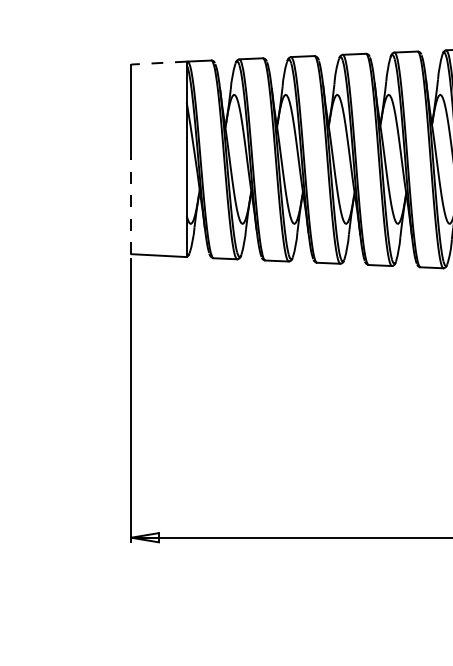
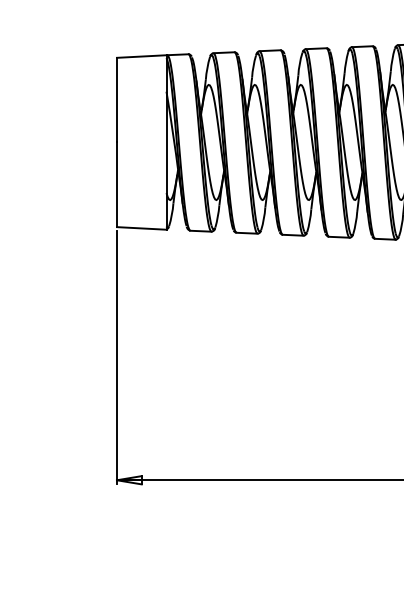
line: (159, 63) -> (142, 56), dashed -> solid
line: (131, 206) -> (117, 184), dashed -> solid

